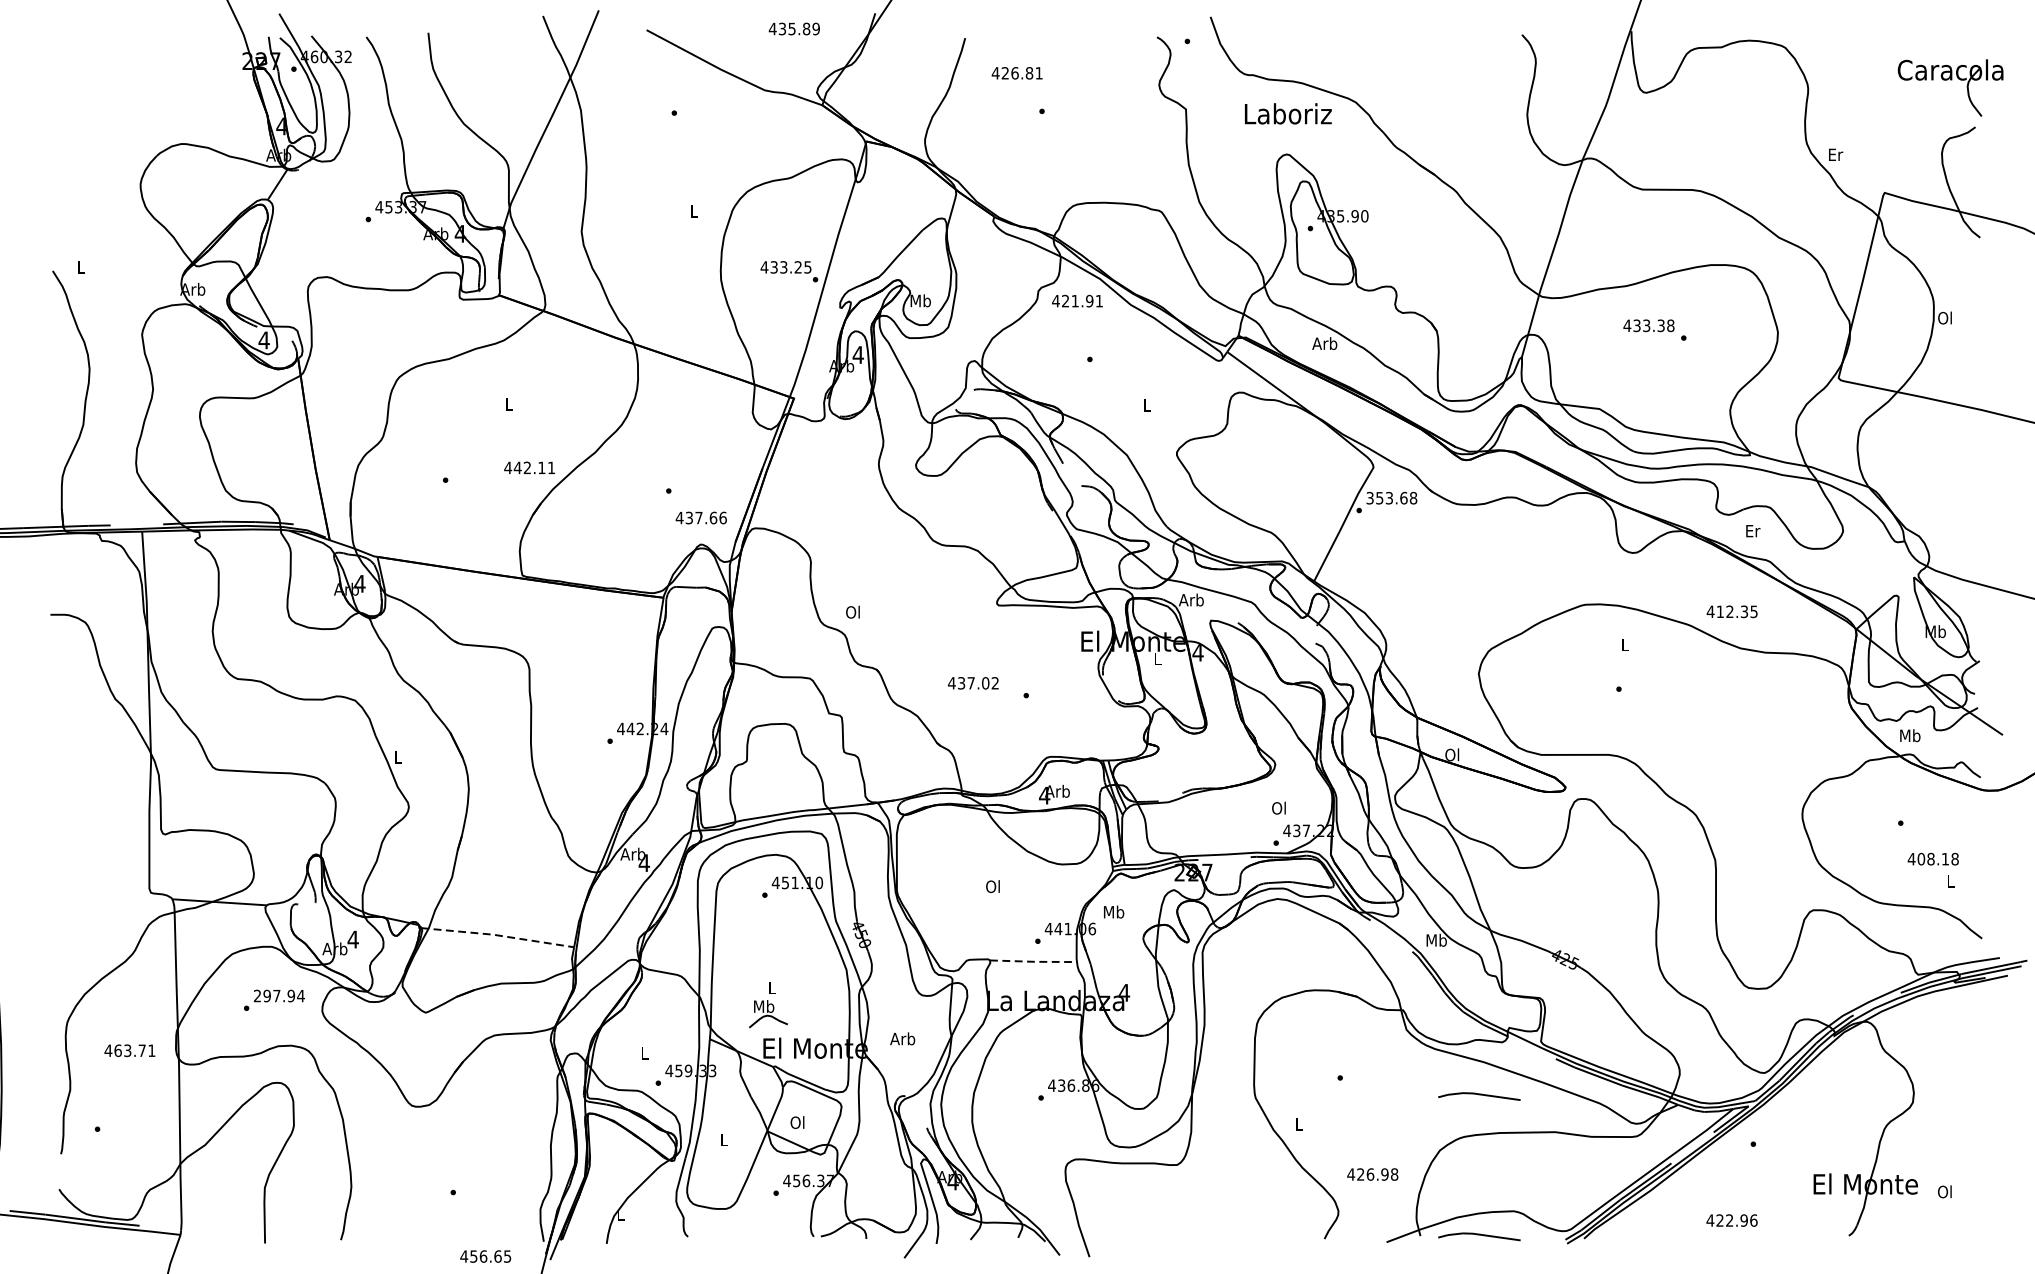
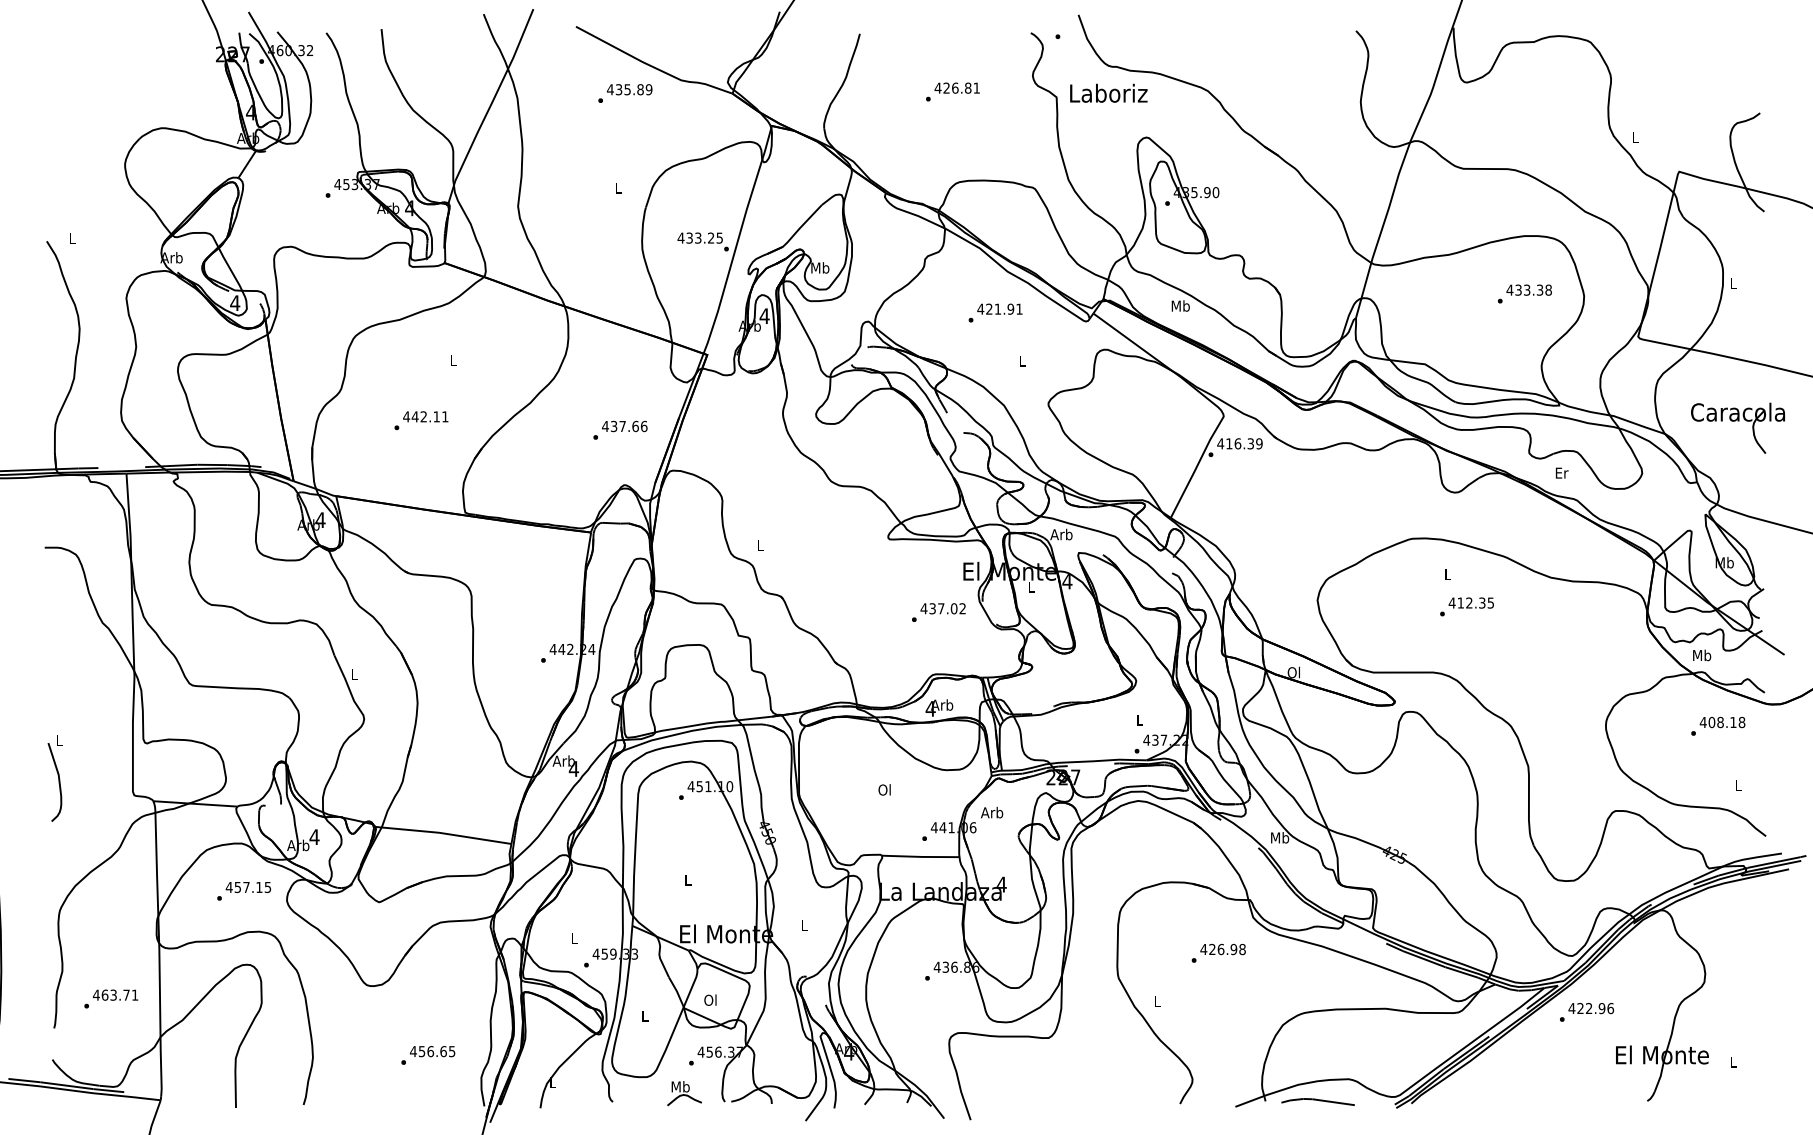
text: (794, 28) -> (629, 89), moved
text: (1016, 72) -> (956, 87), moved
part: (1950, 87) -> (1737, 427), moved
text: (1287, 112) -> (1108, 92), moved
text: (1835, 154) -> (1635, 137), Er -> L
text: (1076, 300) -> (999, 308), moved
text: (1944, 318) -> (1732, 283), Ol -> L
text: (1648, 325) -> (1528, 289), moved
text: (1324, 342) -> (1180, 305), Arb -> Mb
text: (529, 467) -> (425, 416), moved
text: (1391, 497) -> (1239, 443), 353.68 -> 416.39
text: (701, 518) -> (624, 426), moved
text: (1731, 611) -> (1470, 602), moved
text: (852, 612) -> (759, 545), Ol -> L
text: (972, 683) -> (942, 608), moved
text: (1278, 807) -> (1139, 719), Ol -> L
text: (1933, 859) -> (1722, 722), moved
part: (61, 873) -> (54, 778), added
text: (1114, 911) -> (992, 812), Mb -> Arb
line: (497, 935) -> (443, 833), dashed -> solid
line: (1034, 961) -> (921, 856), dashed -> solid
text: (279, 996) -> (248, 887), 297.94 -> 457.15
part: (768, 1014) -> (684, 1093), moved
text: (903, 1038) -> (804, 925), Arb -> L
text: (129, 1049) -> (115, 994), moved
line: (1478, 1094) -> (1317, 975), removed
text: (1372, 1174) -> (1222, 949), moved
text: (1944, 1191) -> (1732, 1061), Ol -> L
text: (1732, 1220) -> (1591, 1008), moved
text: (485, 1256) -> (432, 1051), moved

